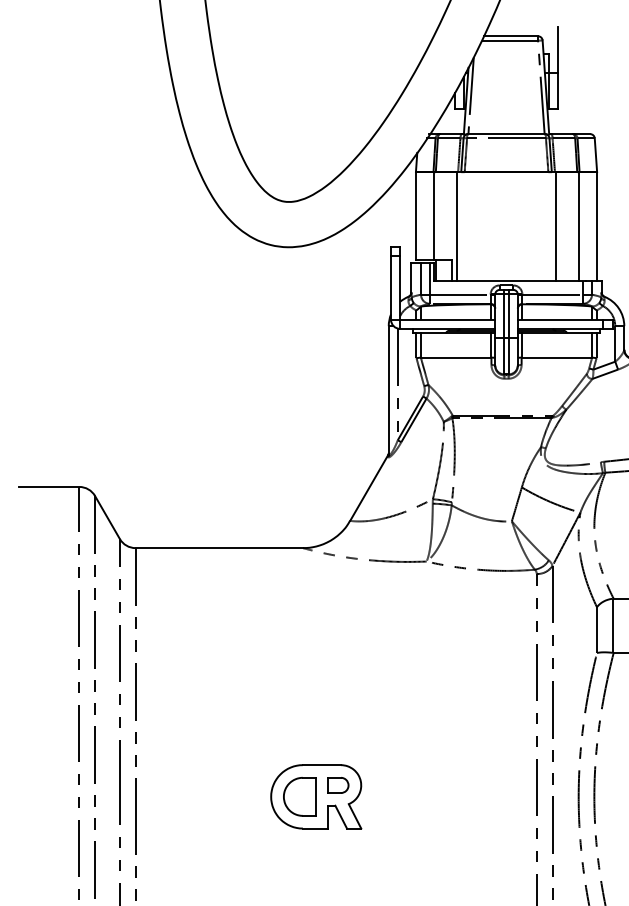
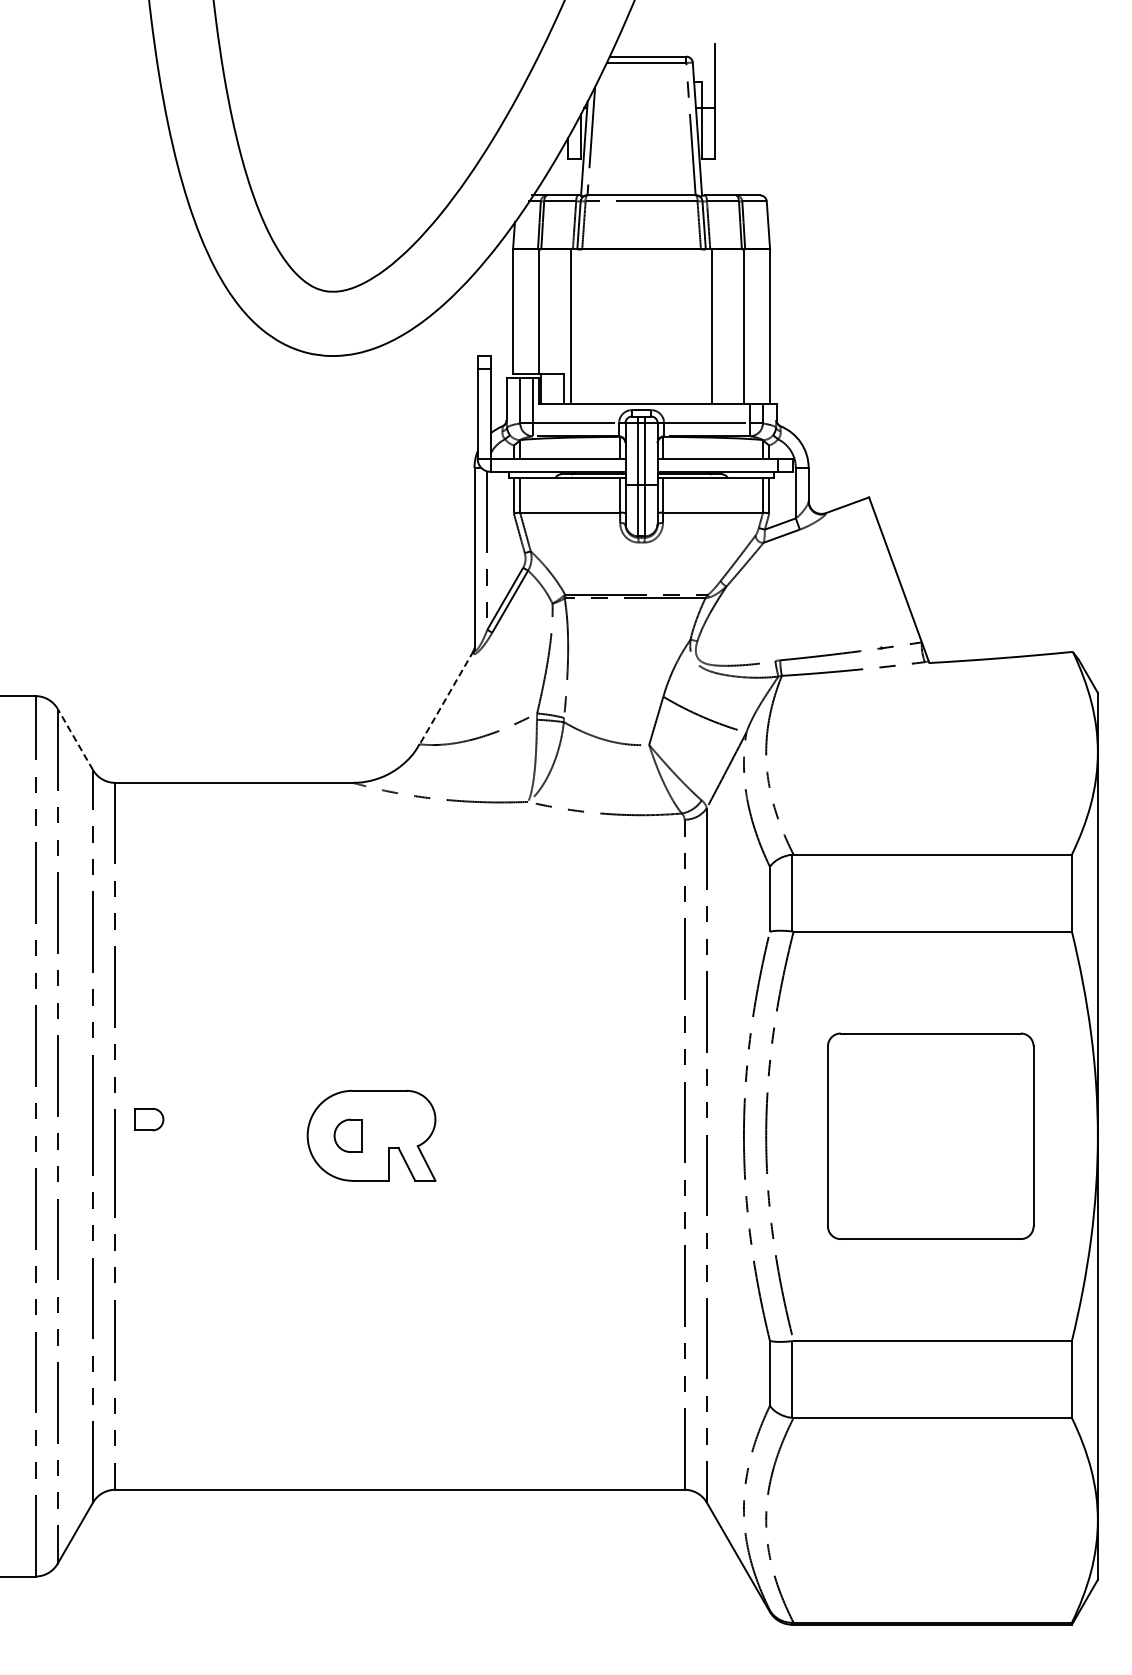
line: (369, 487) -> (446, 697), solid -> dashed
line: (107, 517) -> (75, 739), solid -> dashed
part: (338, 785) -> (149, 1119), moved
part: (299, 796) -> (347, 1135), size x0.6

